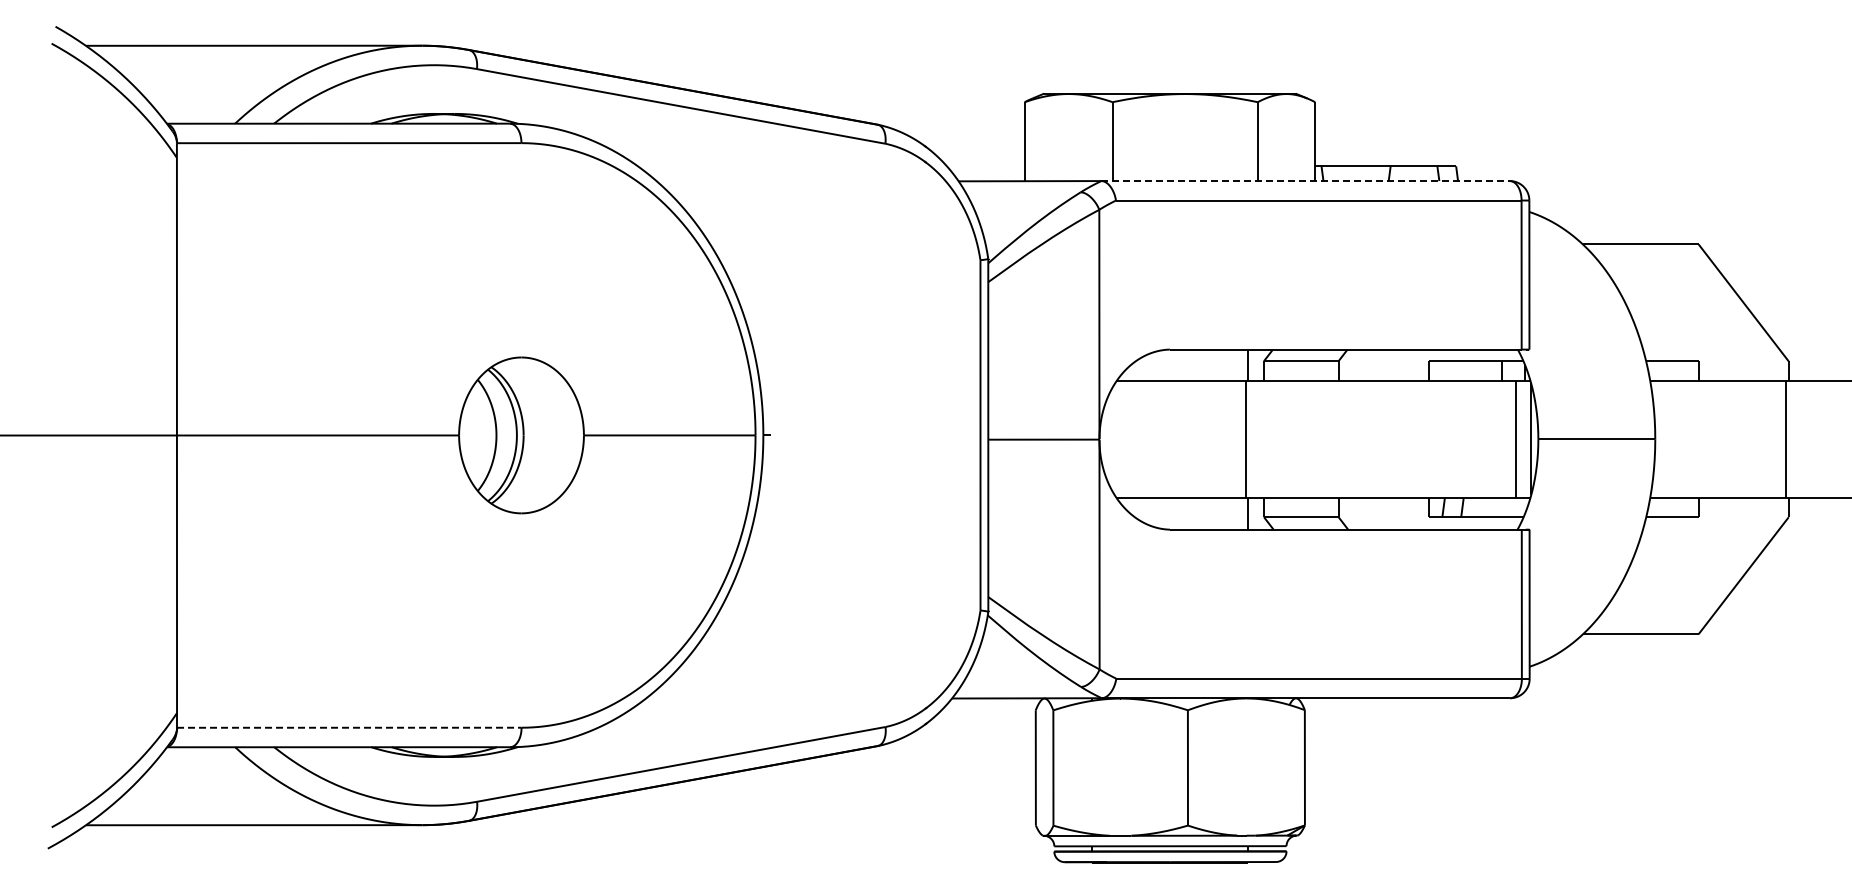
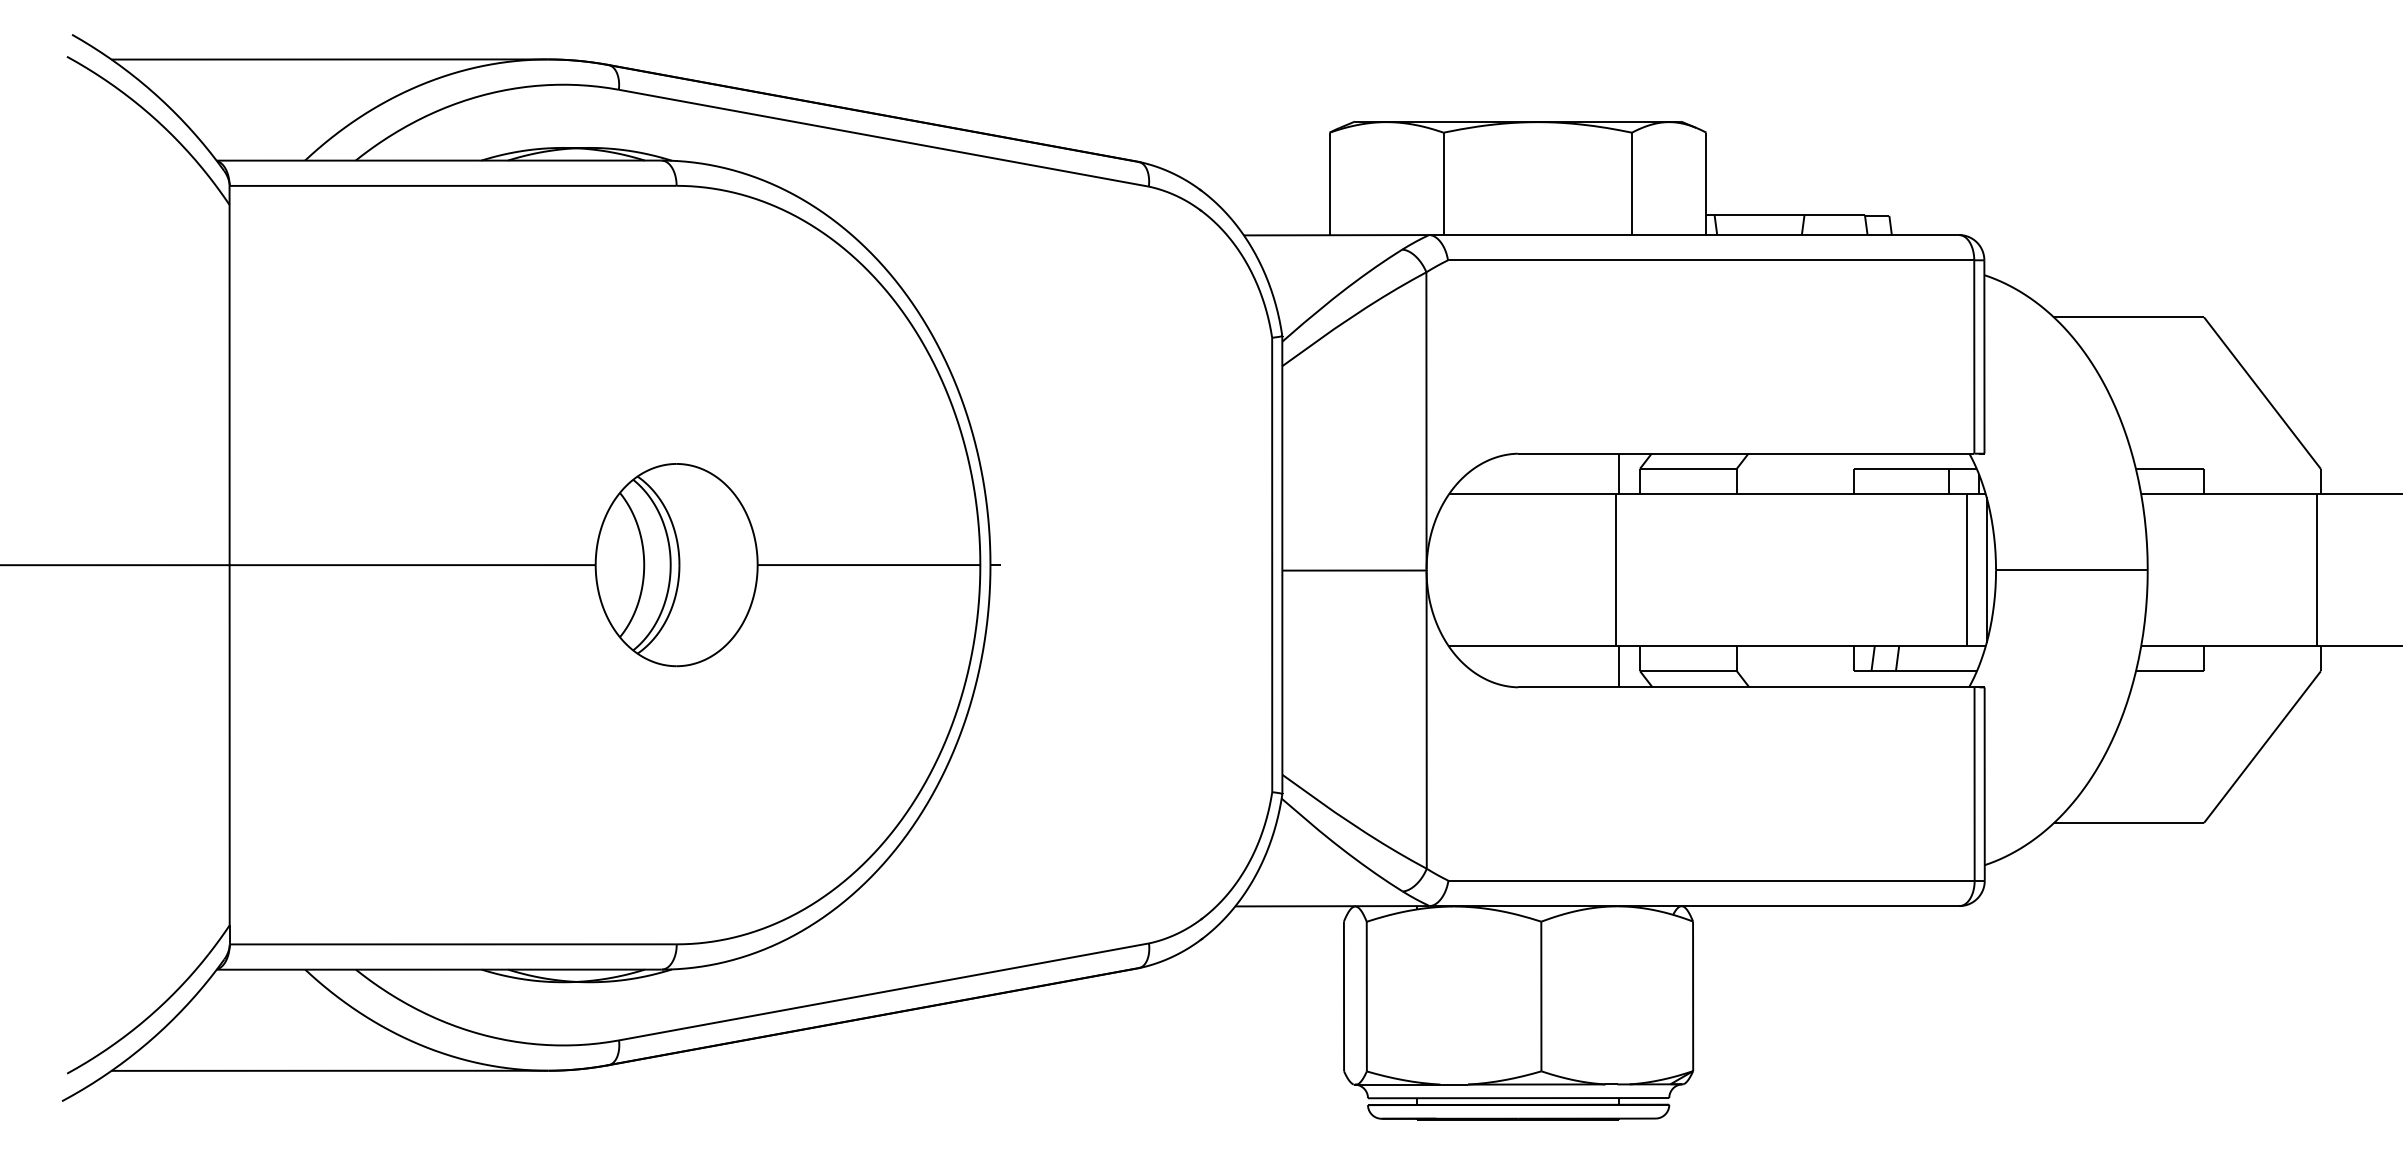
line: (1306, 181) -> (1695, 235), dashed -> solid
line: (349, 727) -> (453, 944), dashed -> solid

